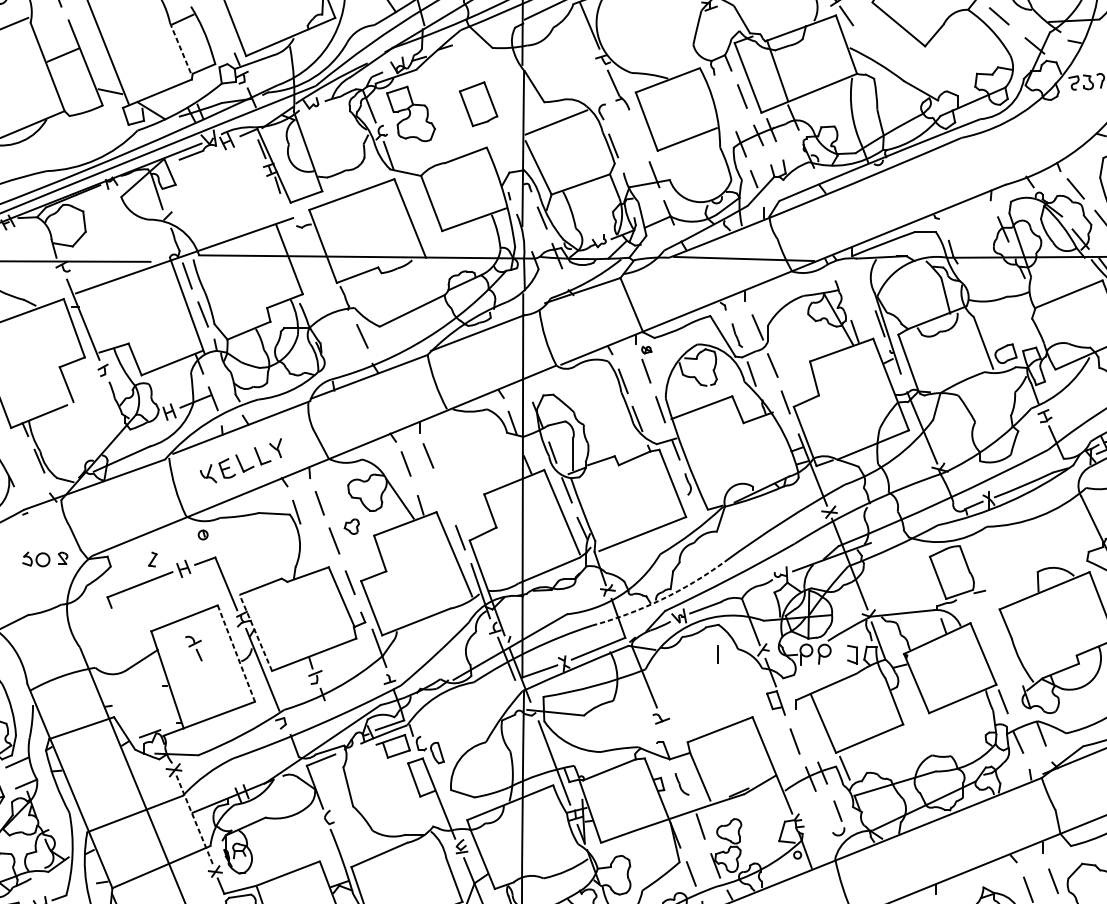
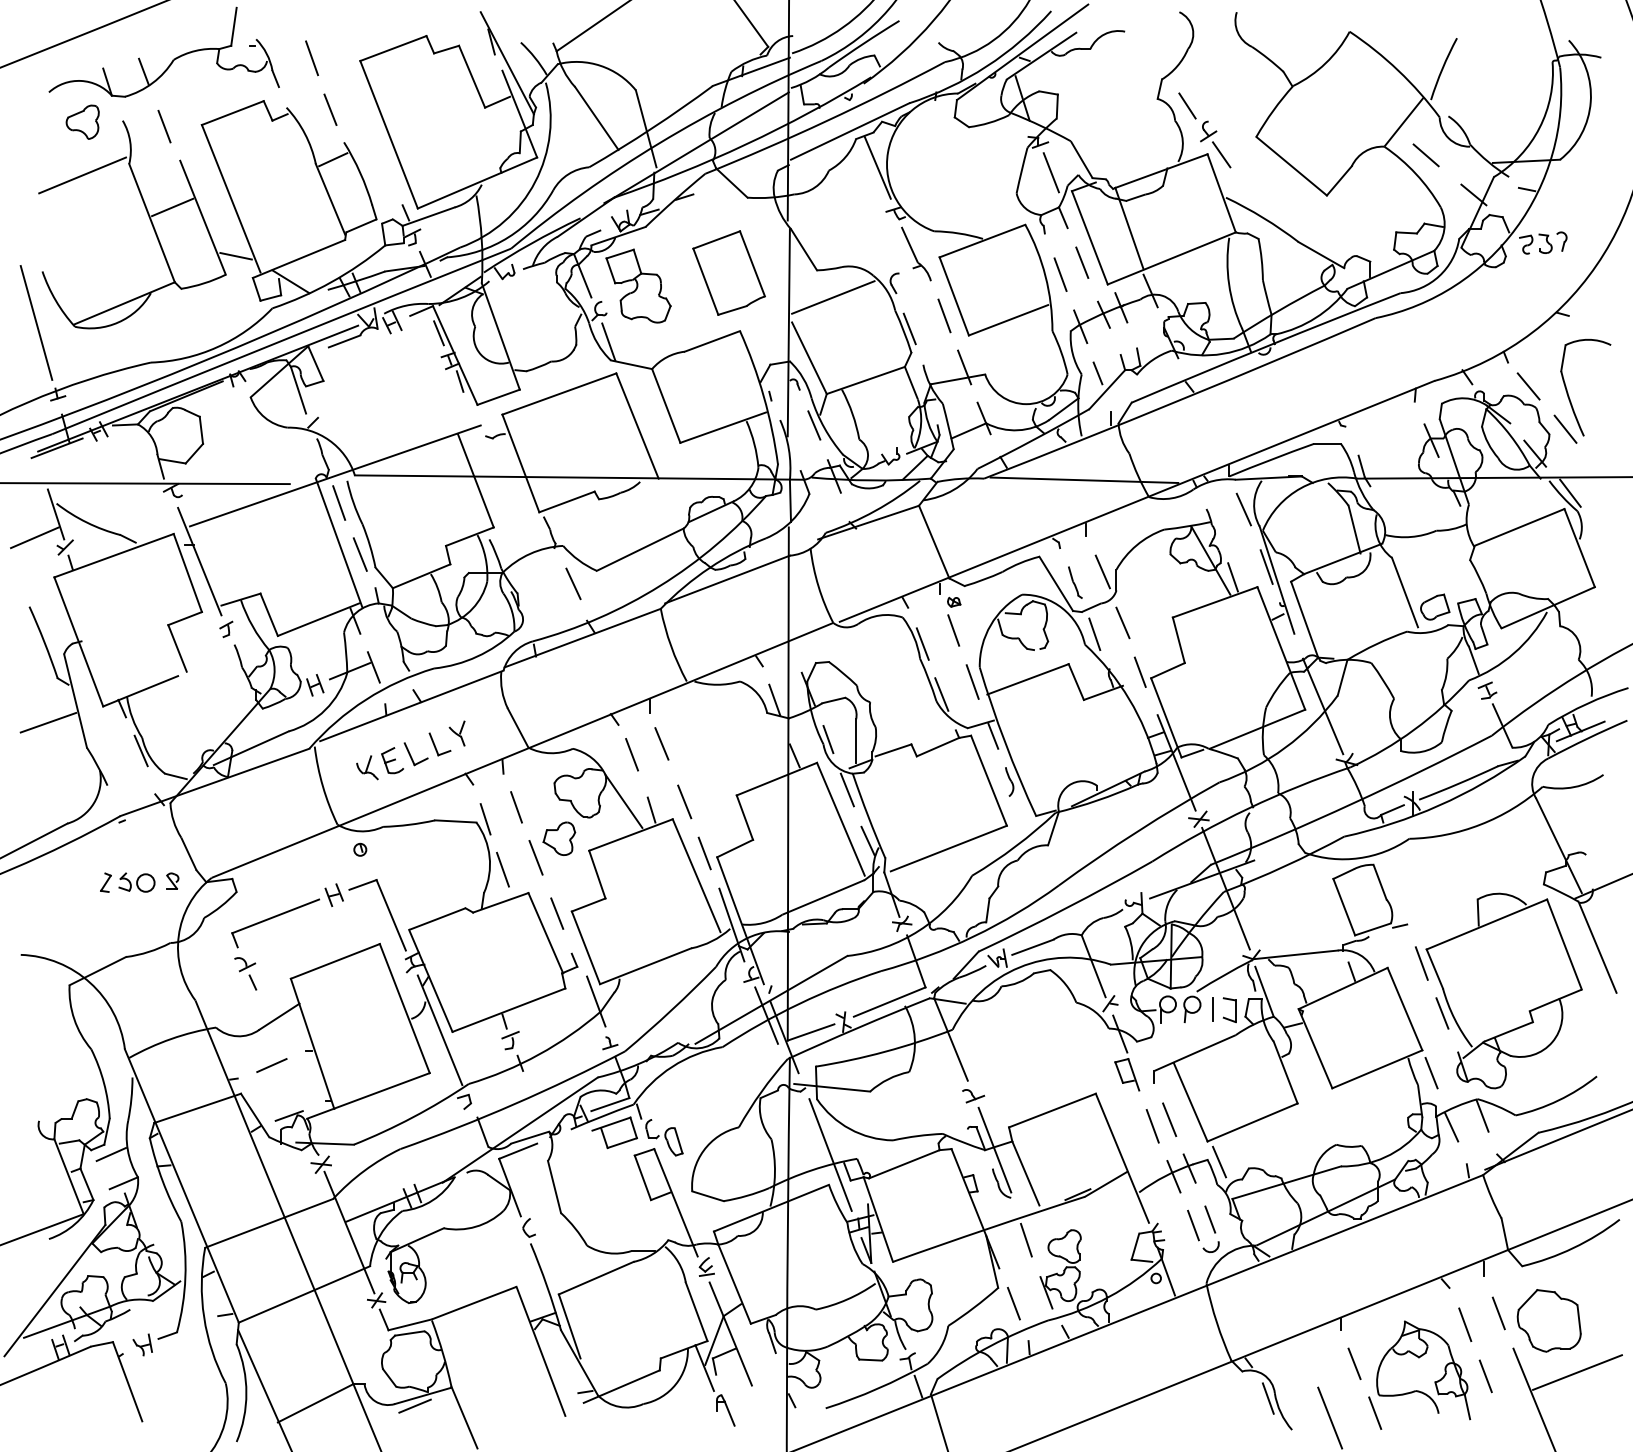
line: (718, 29) -> (1050, 172), added
line: (180, 49) -> (330, 199), dashed -> solid
part: (478, 103) -> (728, 272), size x1.43
line: (726, 105) -> (1060, 274), added
line: (639, 135) -> (944, 315), added
line: (862, 280) -> (1243, 509), added
line: (445, 498) -> (684, 801), added
part: (351, 526) -> (559, 838), size x1.67
line: (309, 549) -> (502, 869), added
part: (152, 559) -> (105, 882), moved
arc: (661, 599) -> (973, 936), dashed -> solid
line: (995, 619) -> (1421, 963), added
line: (255, 632) -> (430, 980), dashed -> solid
part: (193, 648) -> (245, 973), moved
line: (236, 654) -> (404, 1009), dashed -> solid
line: (717, 654) -> (1212, 1009), moved
line: (1011, 657) -> (1442, 1013), added
line: (136, 696) -> (271, 1065), added
line: (807, 736) -> (1169, 1119), added
line: (676, 758) -> (994, 1149), added
line: (825, 815) -> (1193, 1225), added
line: (195, 820) -> (349, 1232), dashed -> solid

